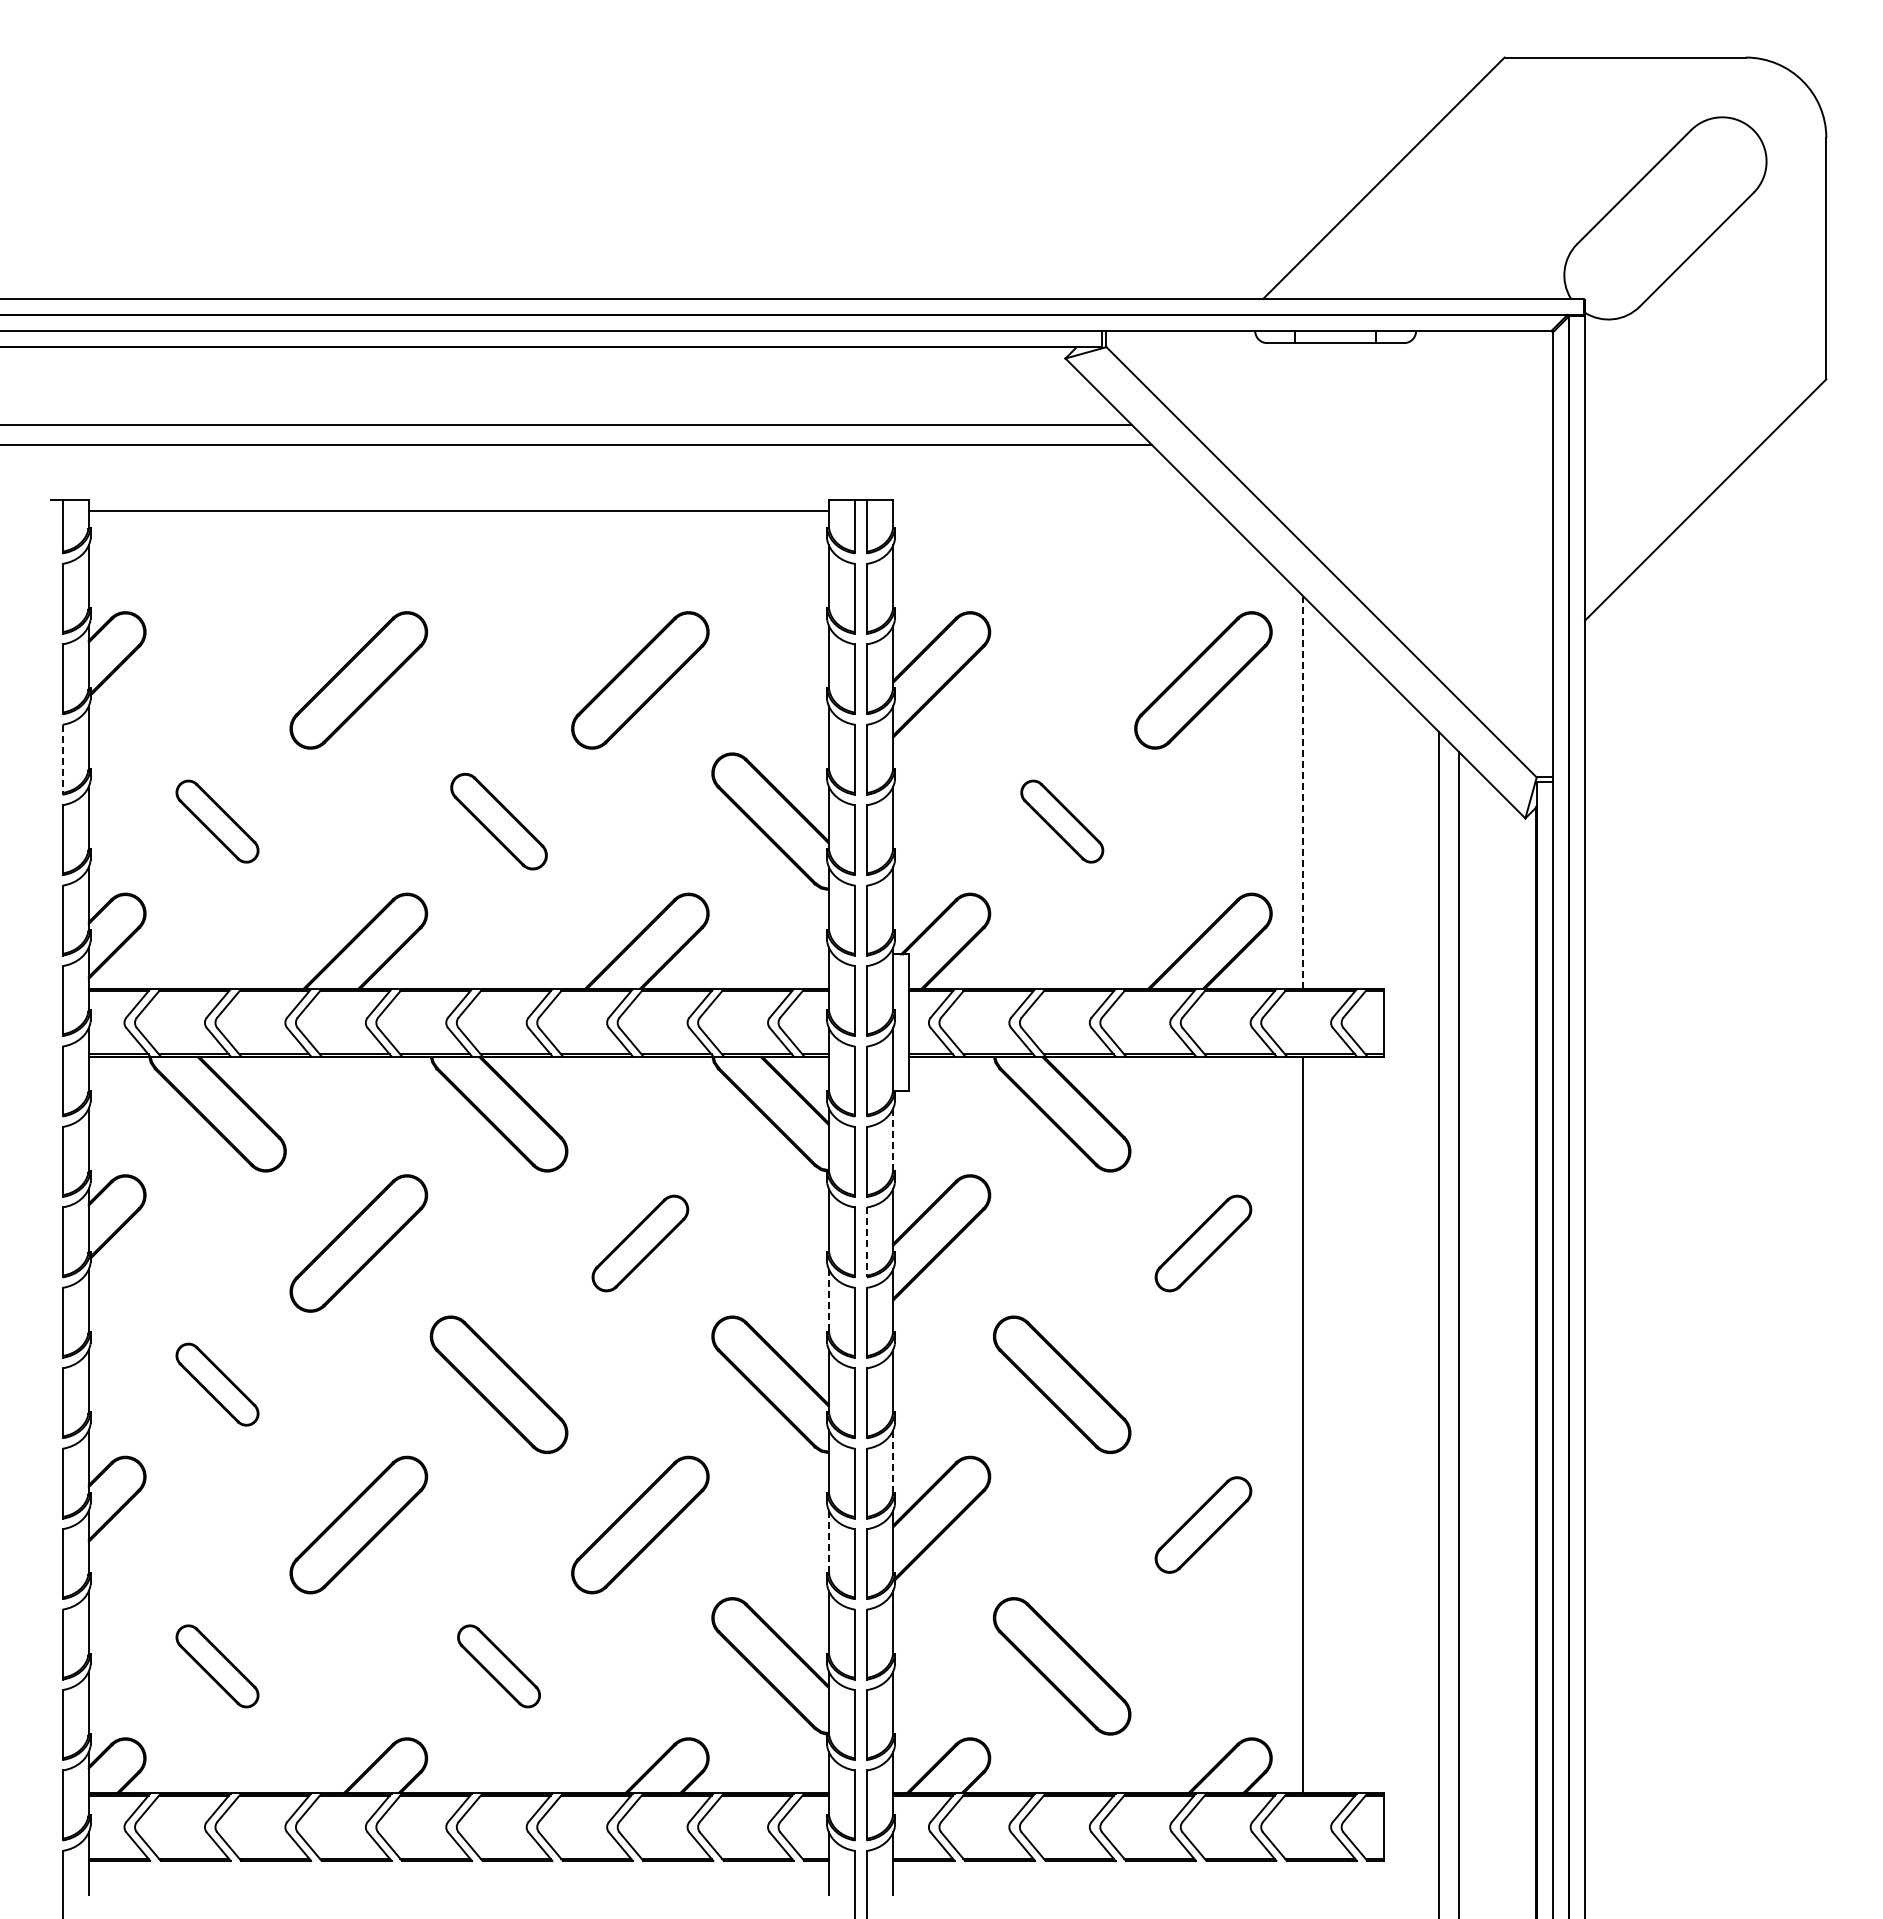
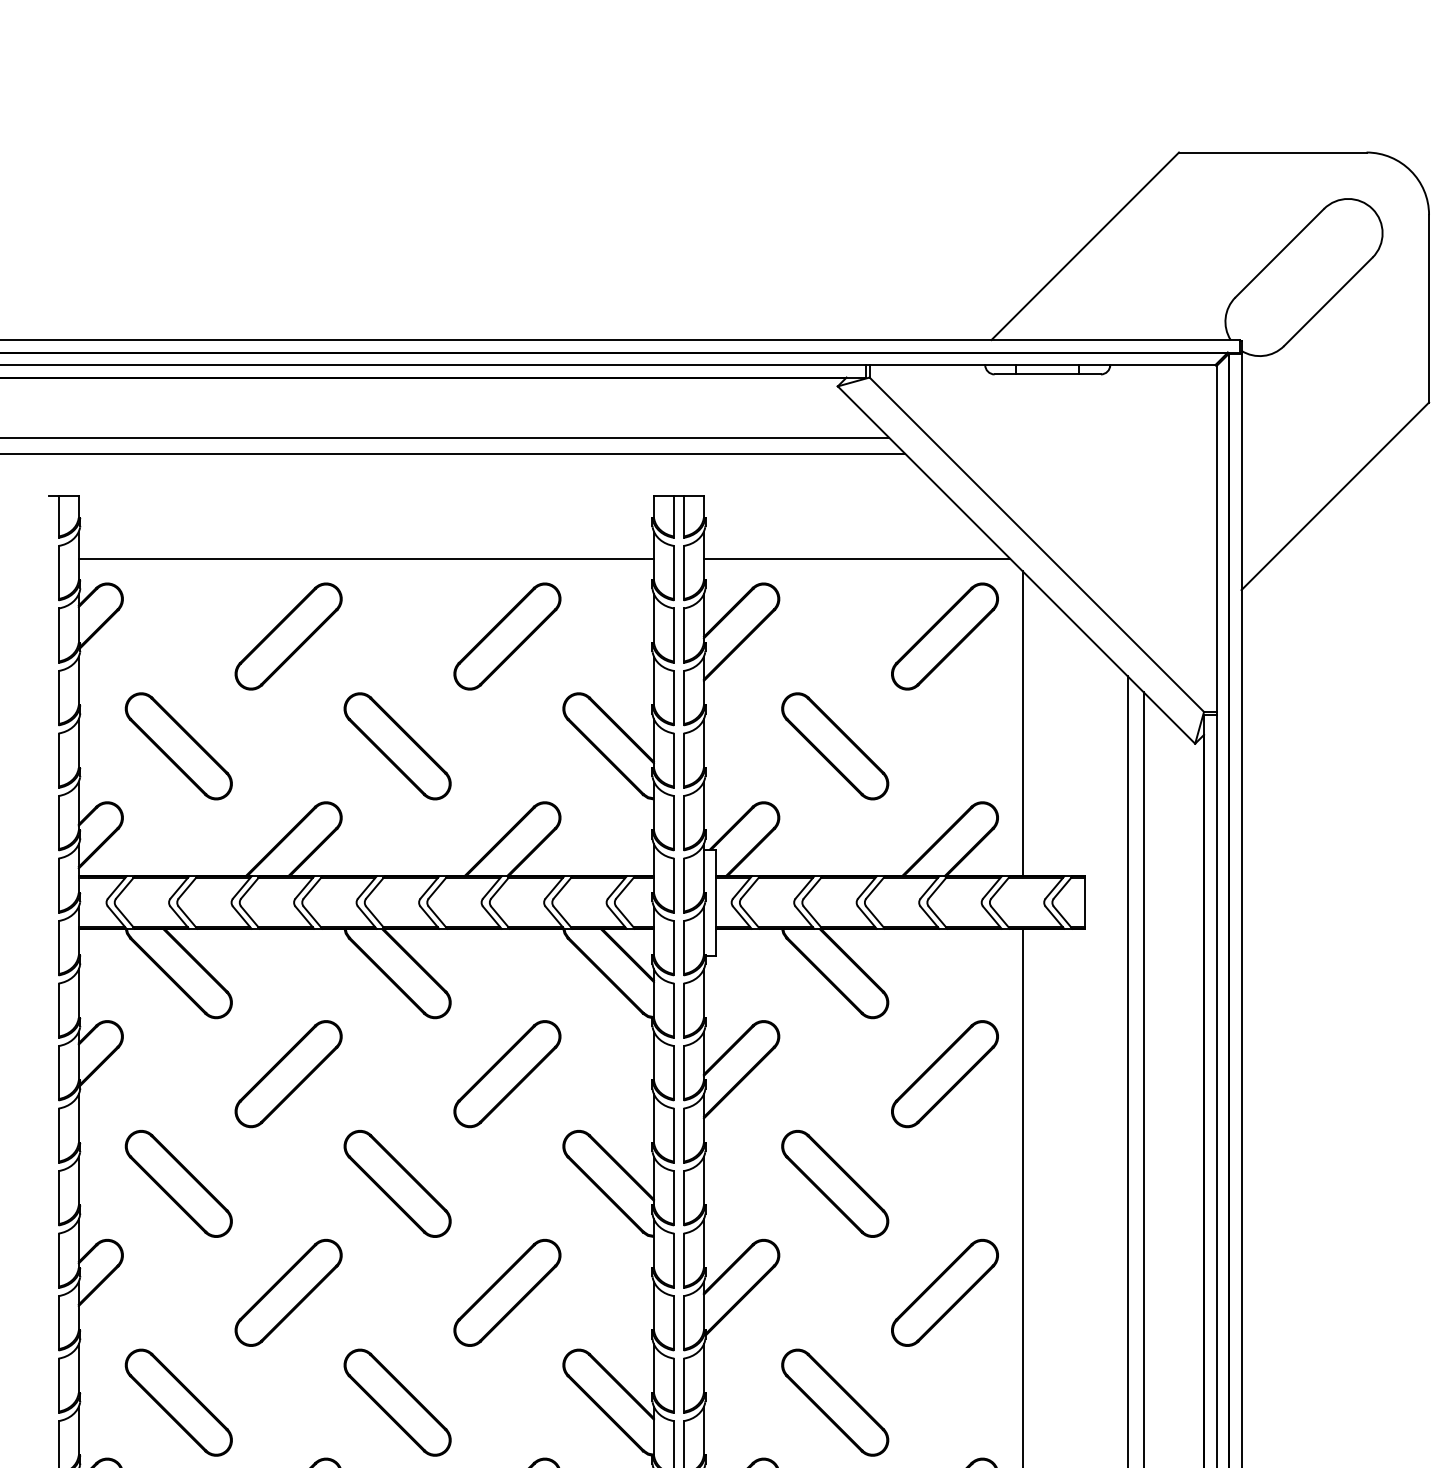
line: (458, 511) -> (366, 558), moved
line: (1090, 580) -> (857, 558), added
line: (62, 759) -> (58, 697), dashed -> solid
line: (1303, 792) -> (1022, 723), dashed -> solid
part: (217, 821) -> (178, 746), size x1.67
part: (498, 821) -> (397, 746), size x1.43
part: (1062, 821) -> (835, 746), size x1.67
line: (893, 1139) -> (704, 993), dashed -> solid
line: (867, 1242) -> (683, 1073), dashed -> solid
part: (640, 1243) -> (507, 1074), size x1.43
part: (1203, 1243) -> (945, 1074), size x1.43
line: (828, 1301) -> (653, 1119), dashed -> solid
part: (217, 1384) -> (178, 1183), size x1.67
line: (893, 1461) -> (704, 1243), dashed -> solid
part: (1203, 1524) -> (945, 1292), size x1.43
line: (828, 1542) -> (653, 1306), dashed -> solid
part: (217, 1666) -> (178, 1402), size x1.67
part: (498, 1666) -> (397, 1402), size x1.67

